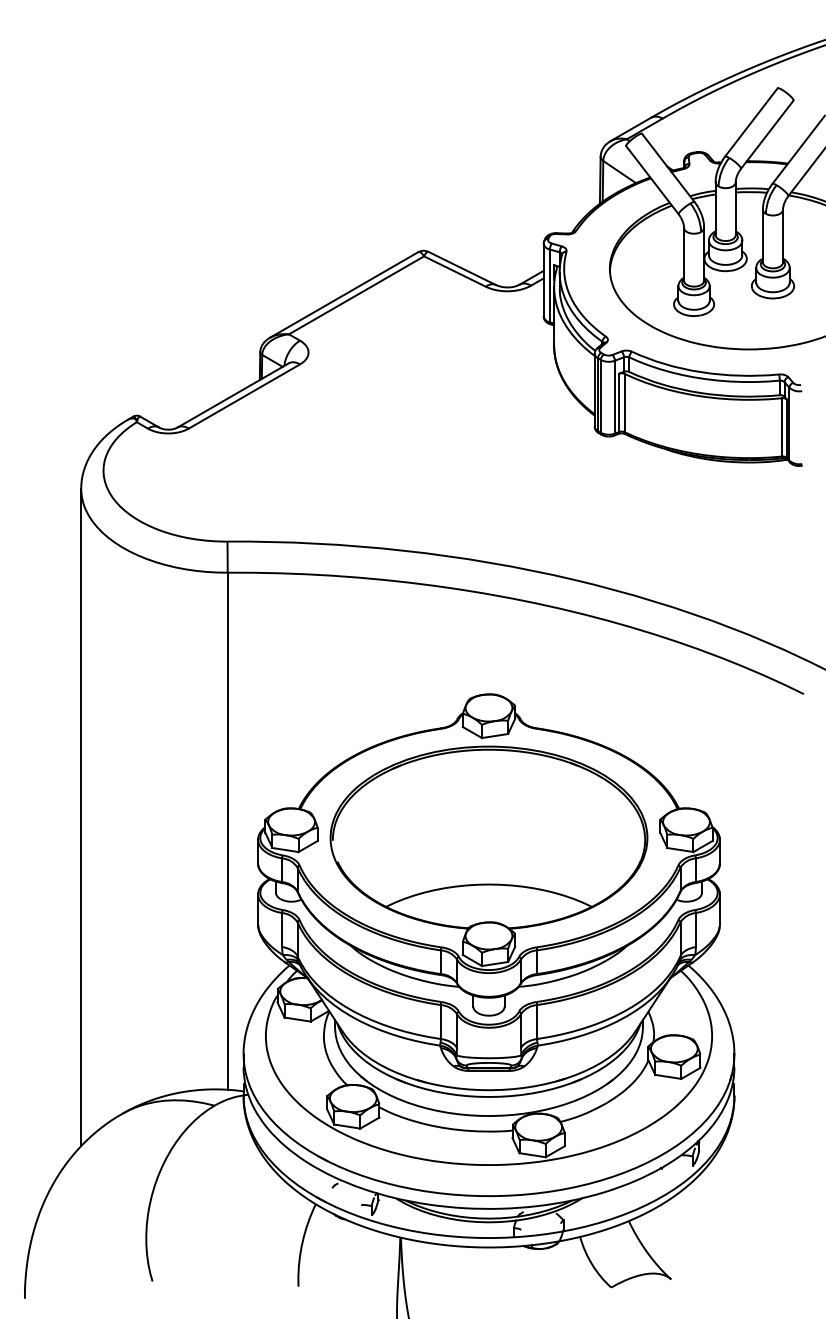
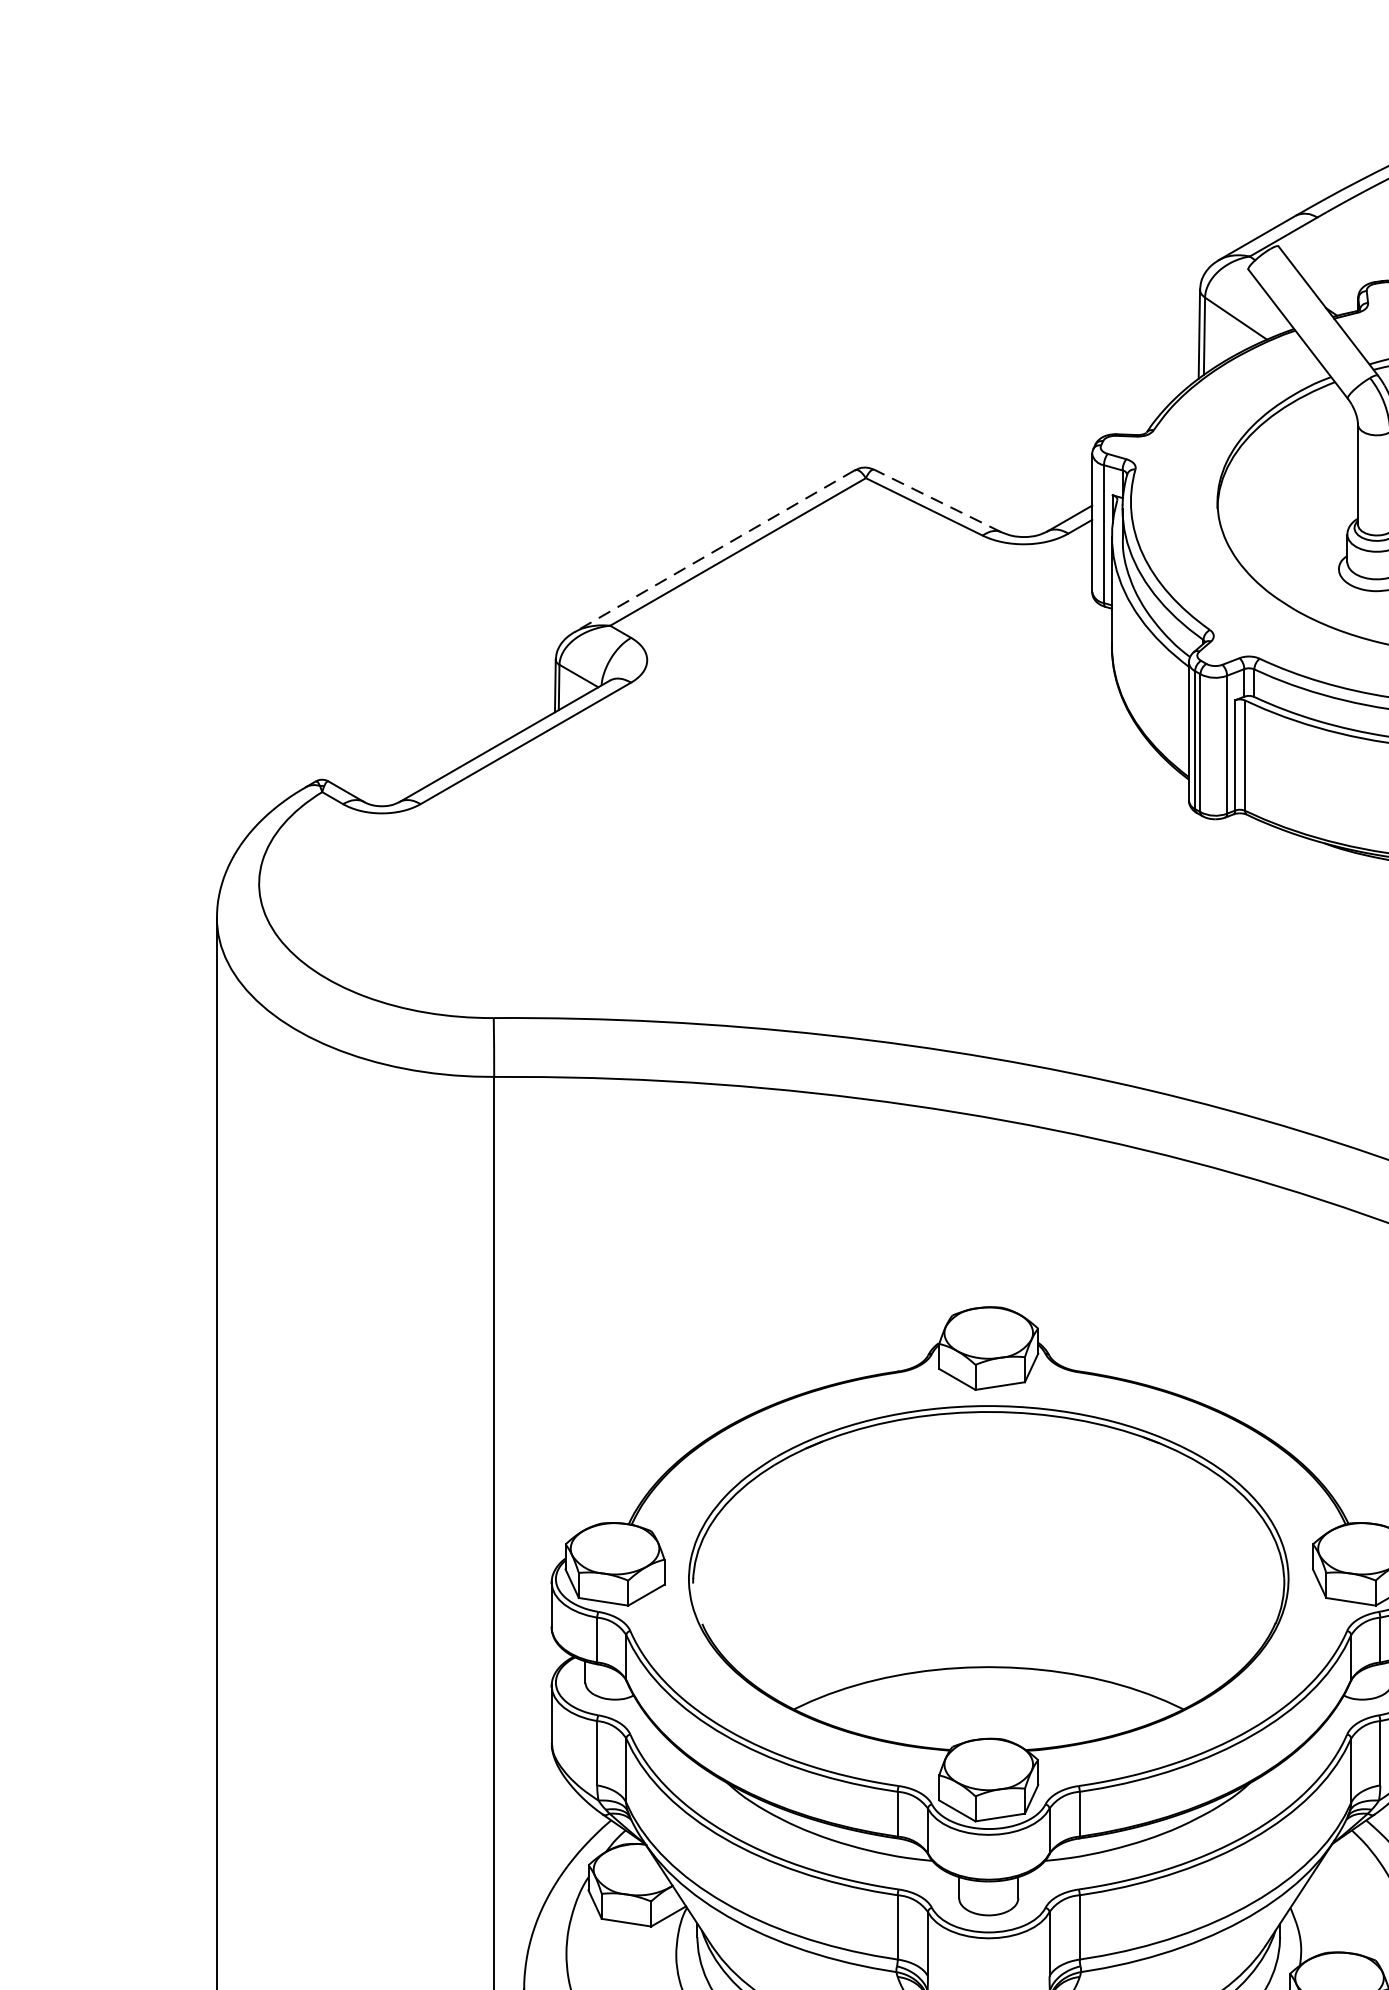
line: (461, 268) -> (936, 501), solid -> dashed
line: (343, 295) -> (713, 552), solid -> dashed

